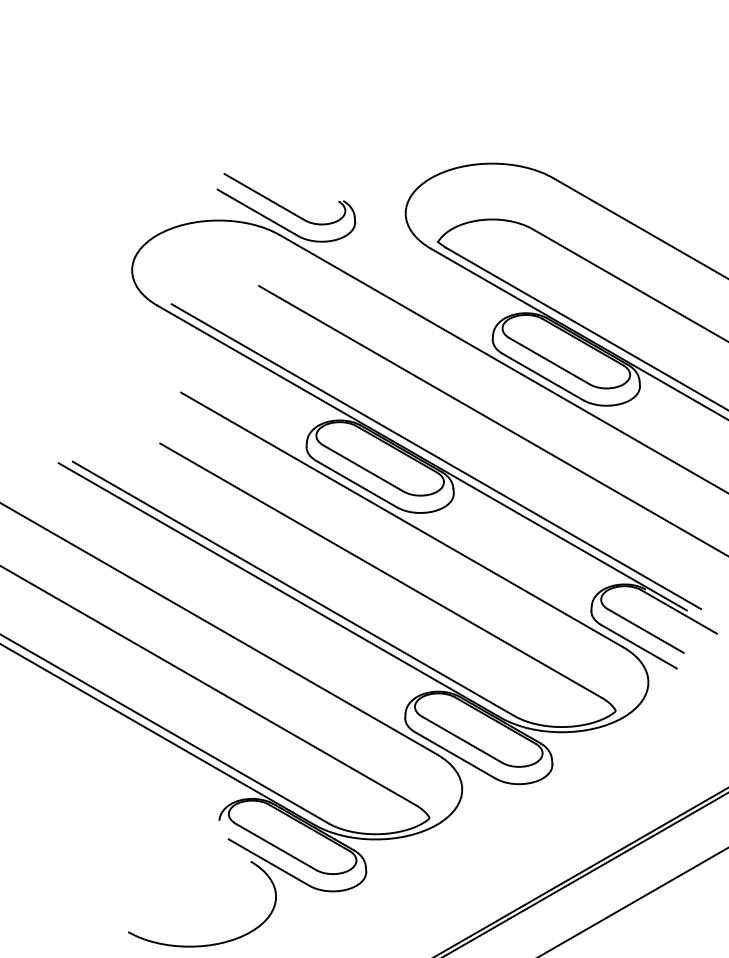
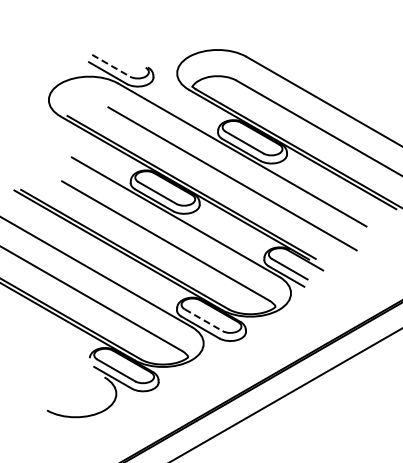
line: (265, 196) -> (111, 65), solid -> dashed
line: (461, 740) -> (203, 320), solid -> dashed

